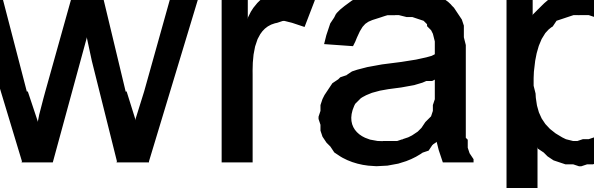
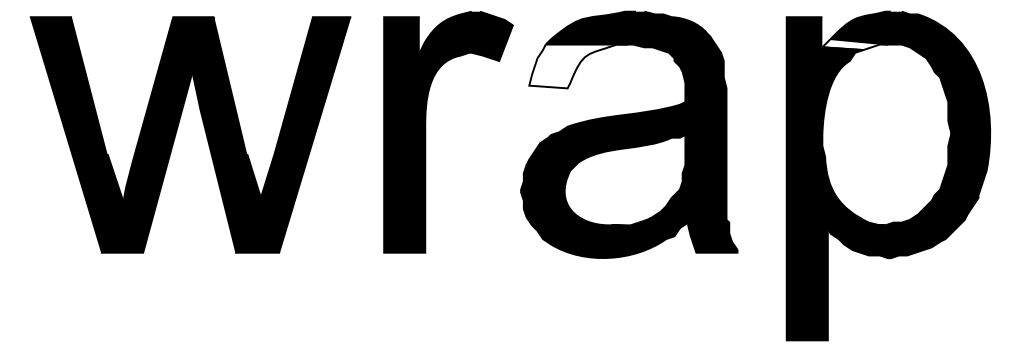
fill: (556, 14) -> (855, 44), removed
fill: (360, 29) -> (578, 66), removed

